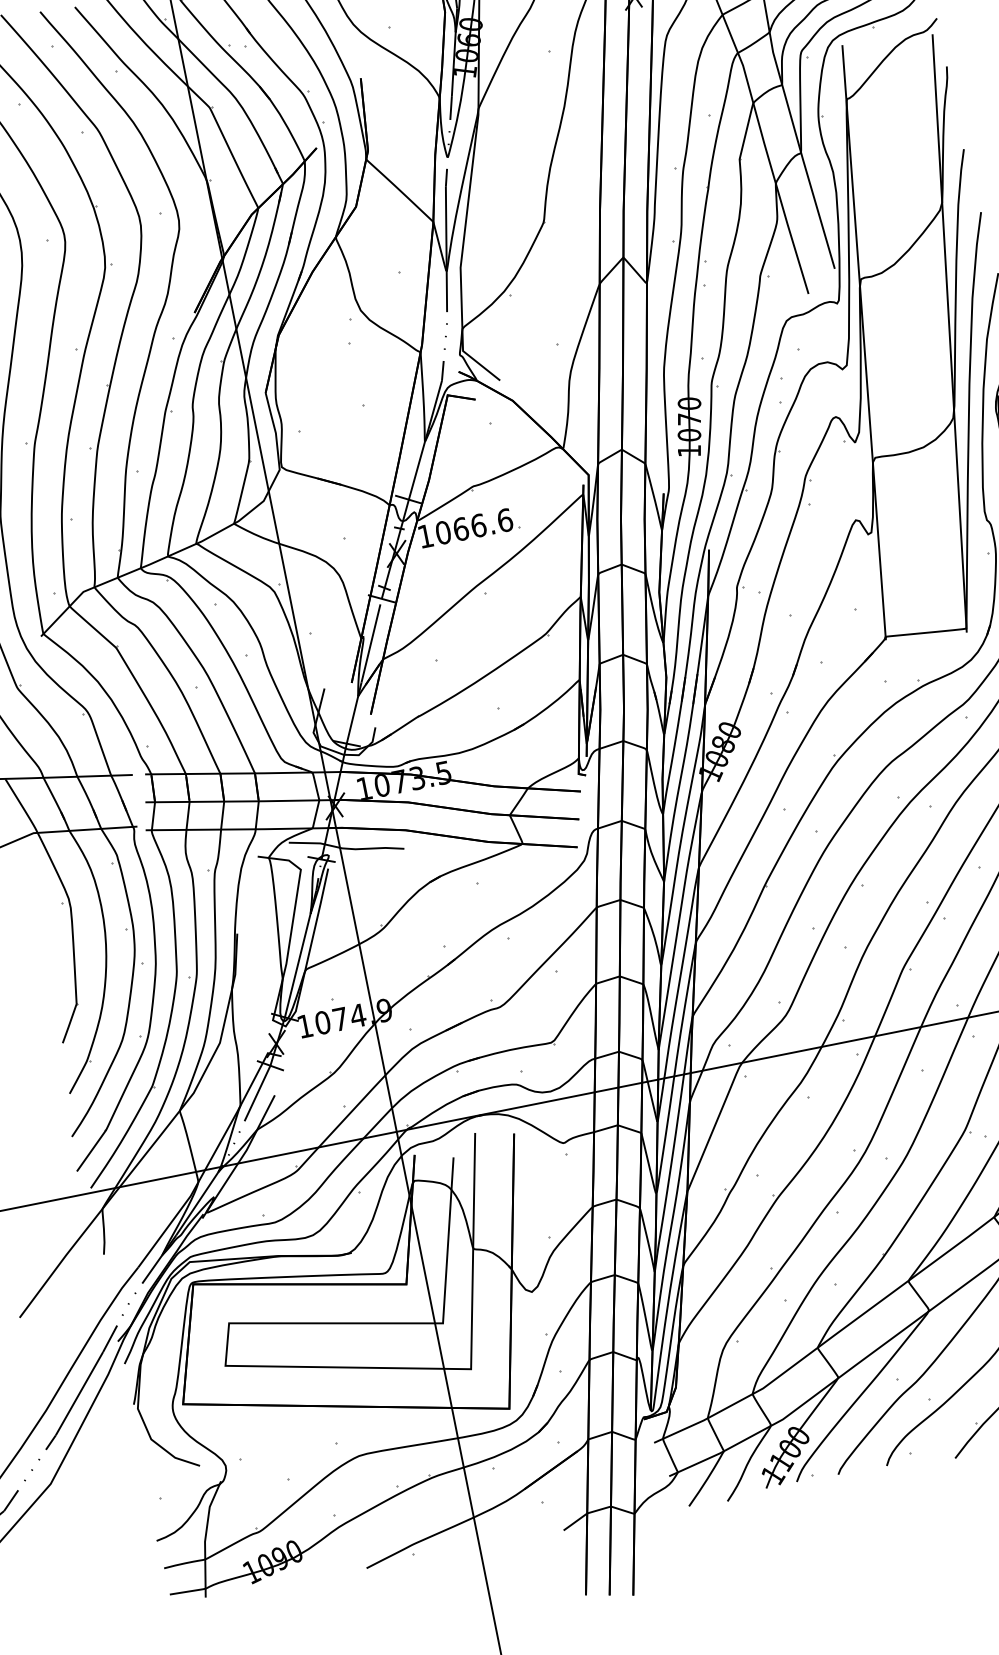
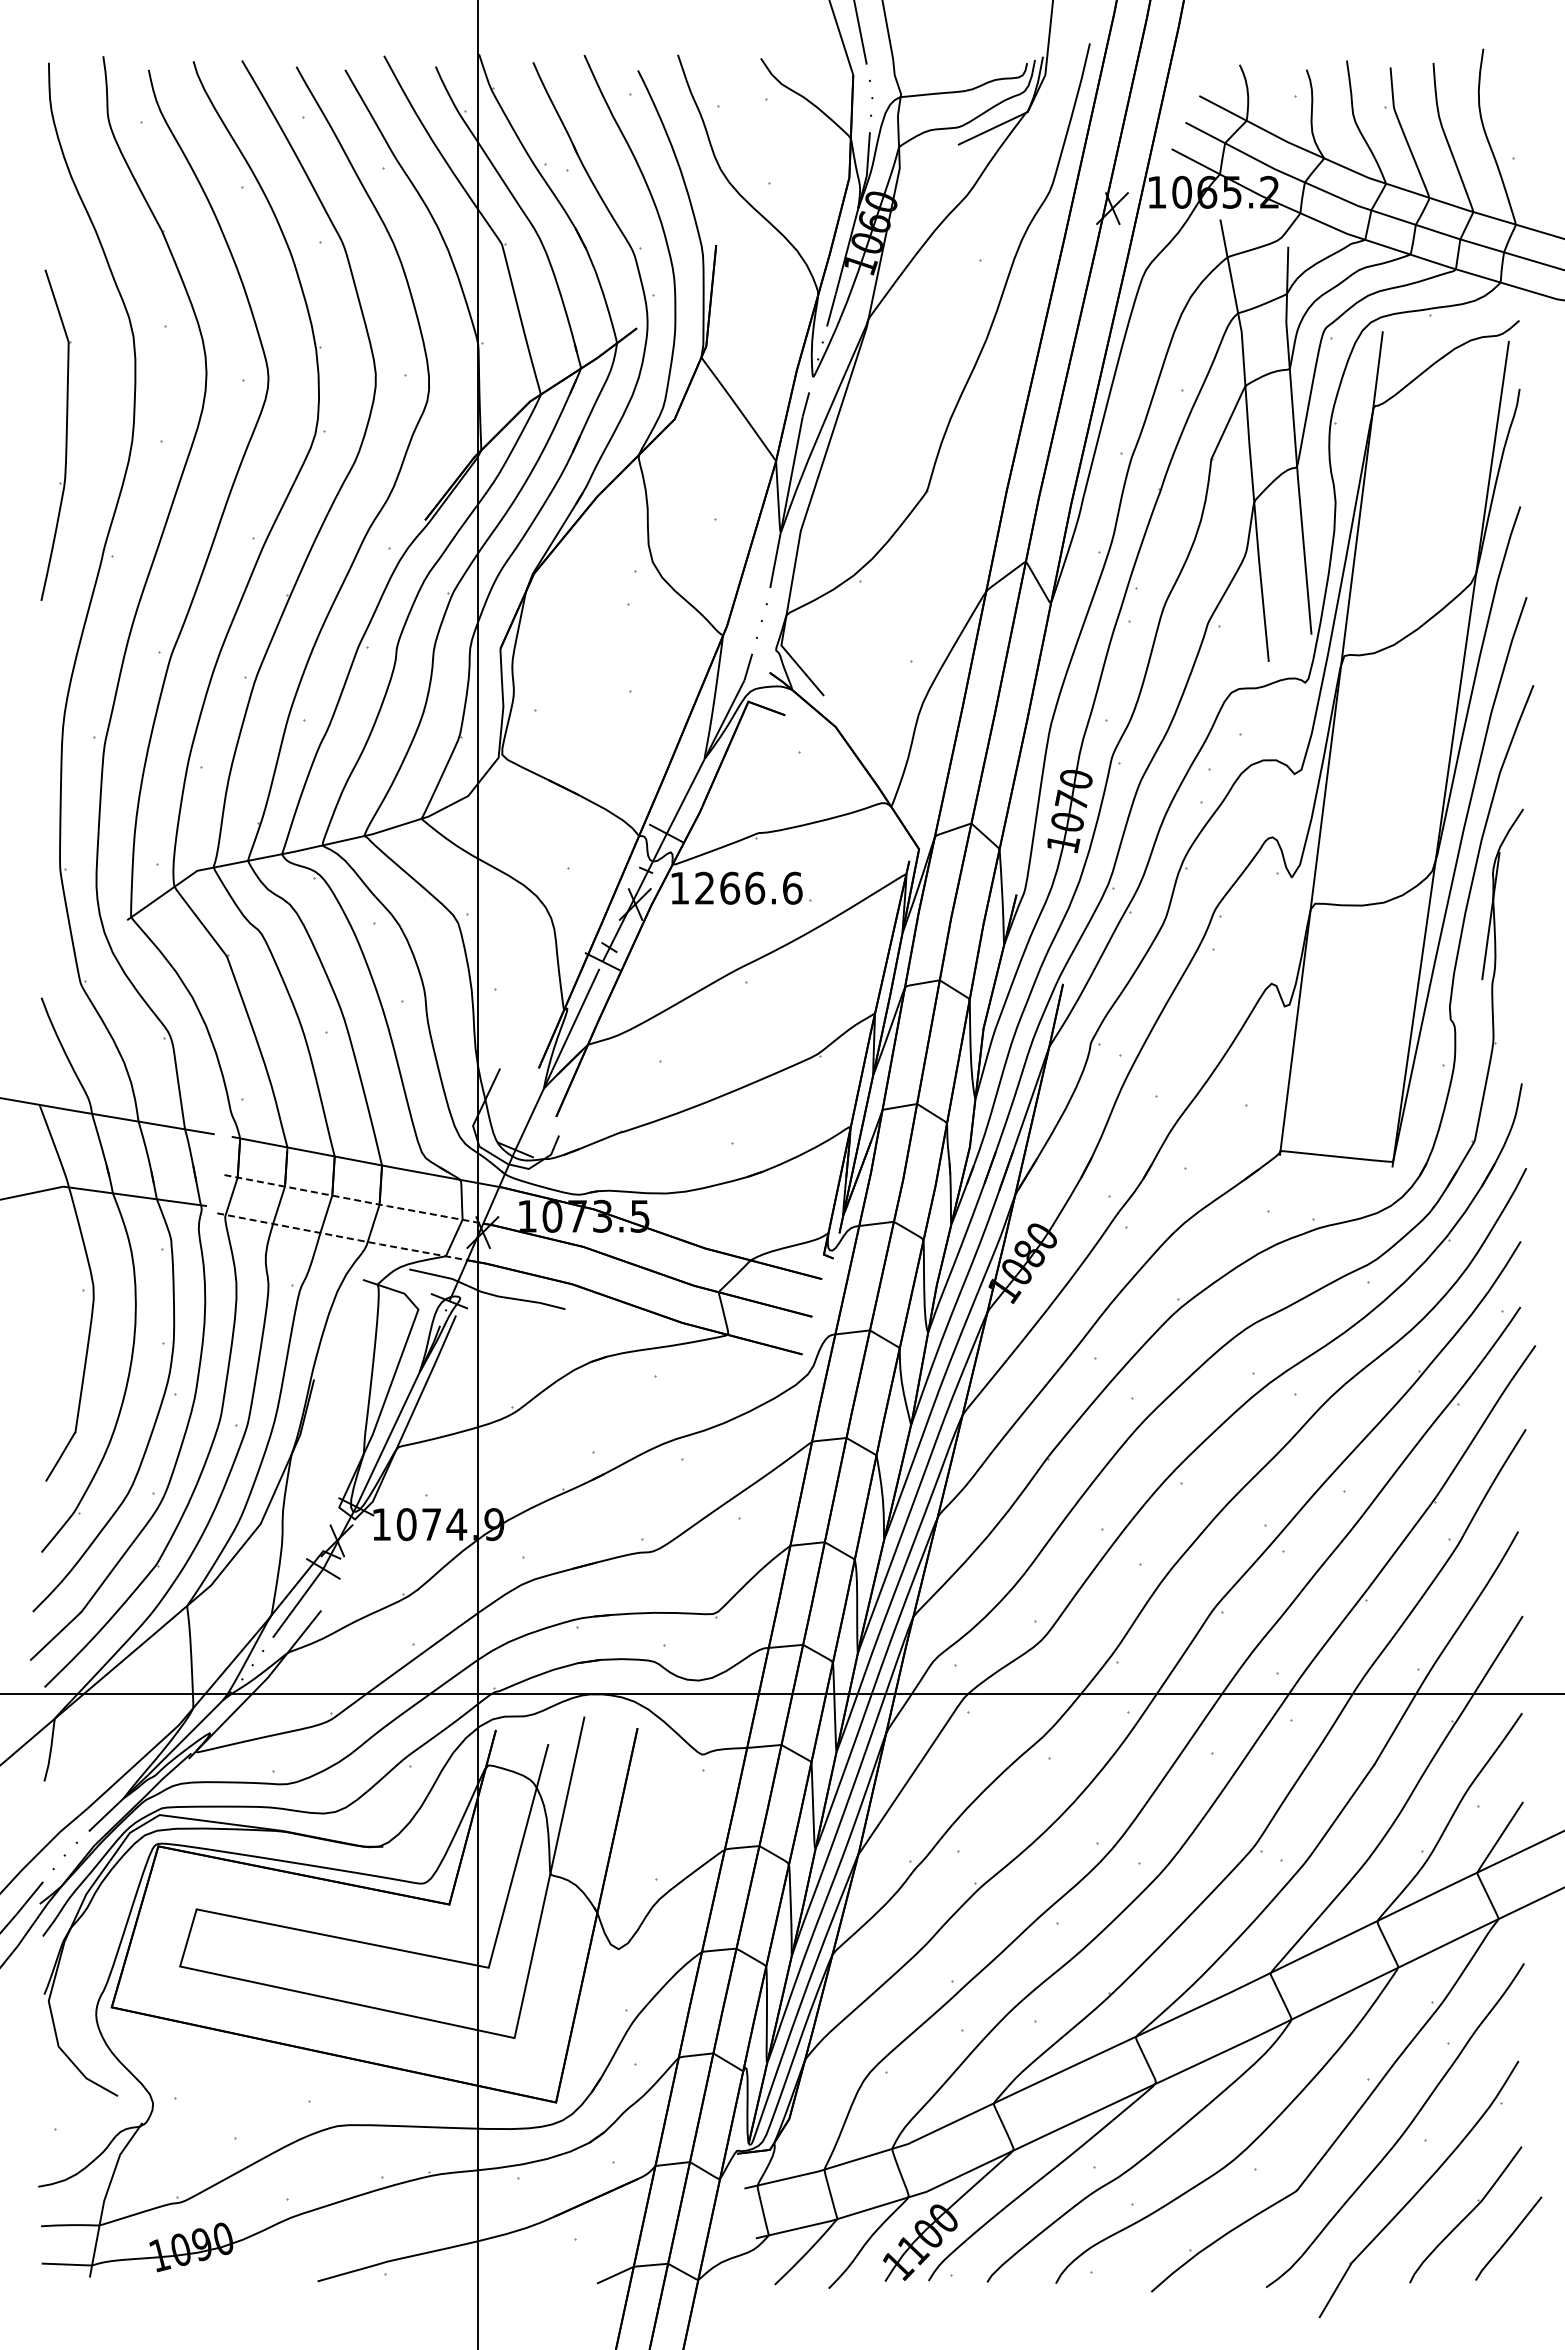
text: (442, 532) -> (704, 887), 1066.6 -> 1266.6
line: (241, 801) -> (355, 1199), solid -> dashed
line: (237, 829) -> (343, 1237), solid -> dashed

